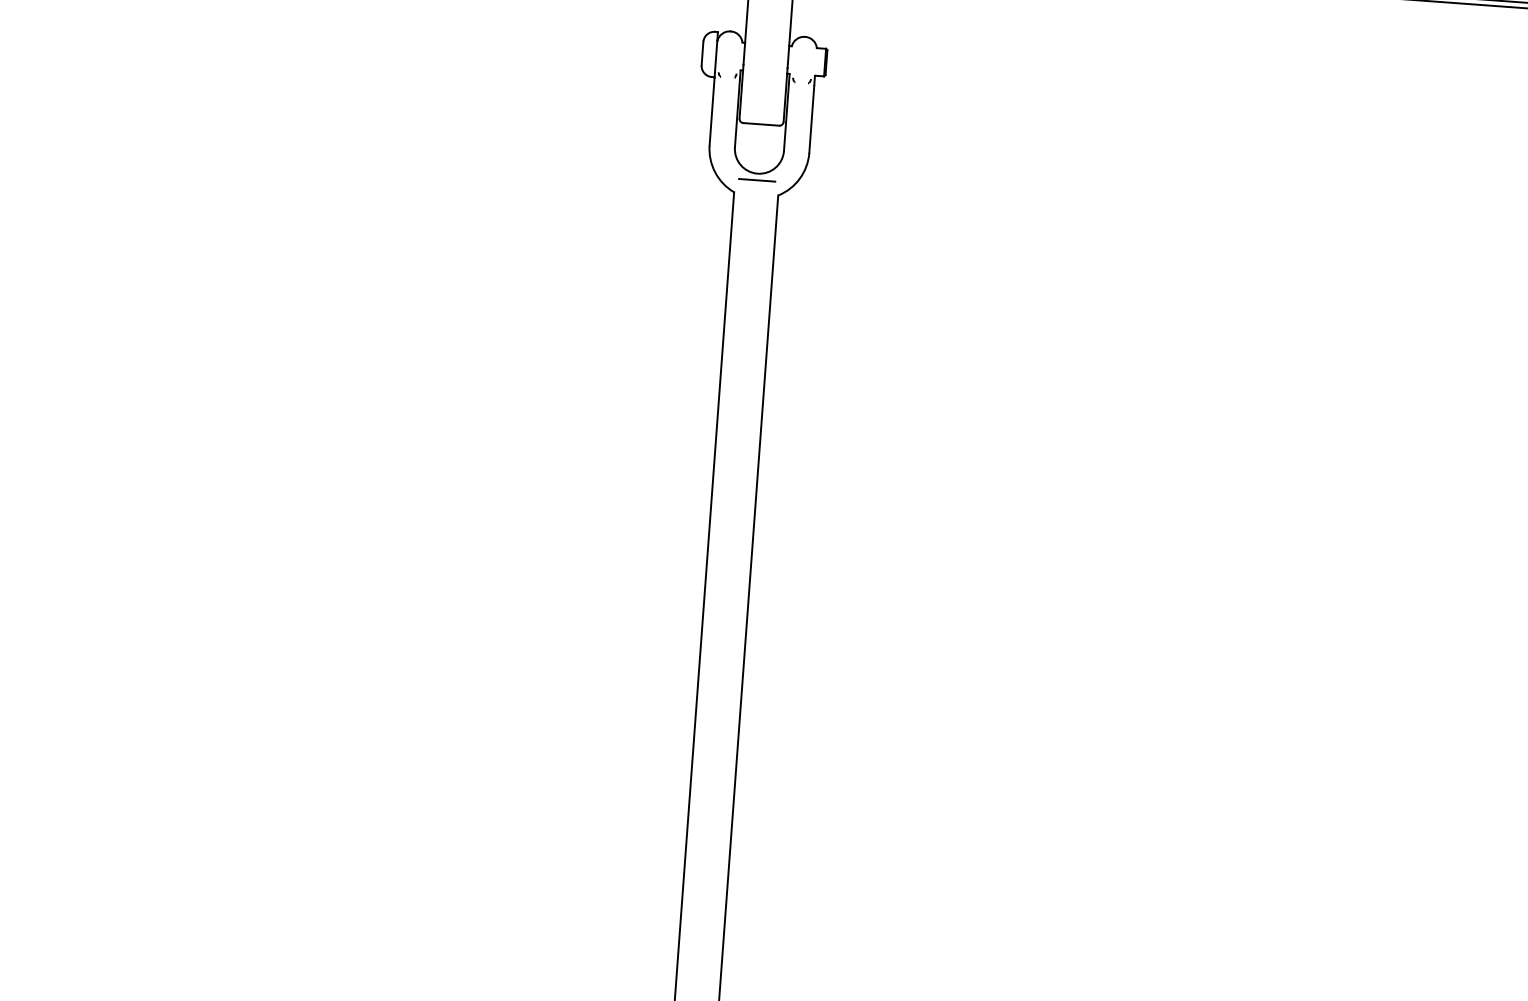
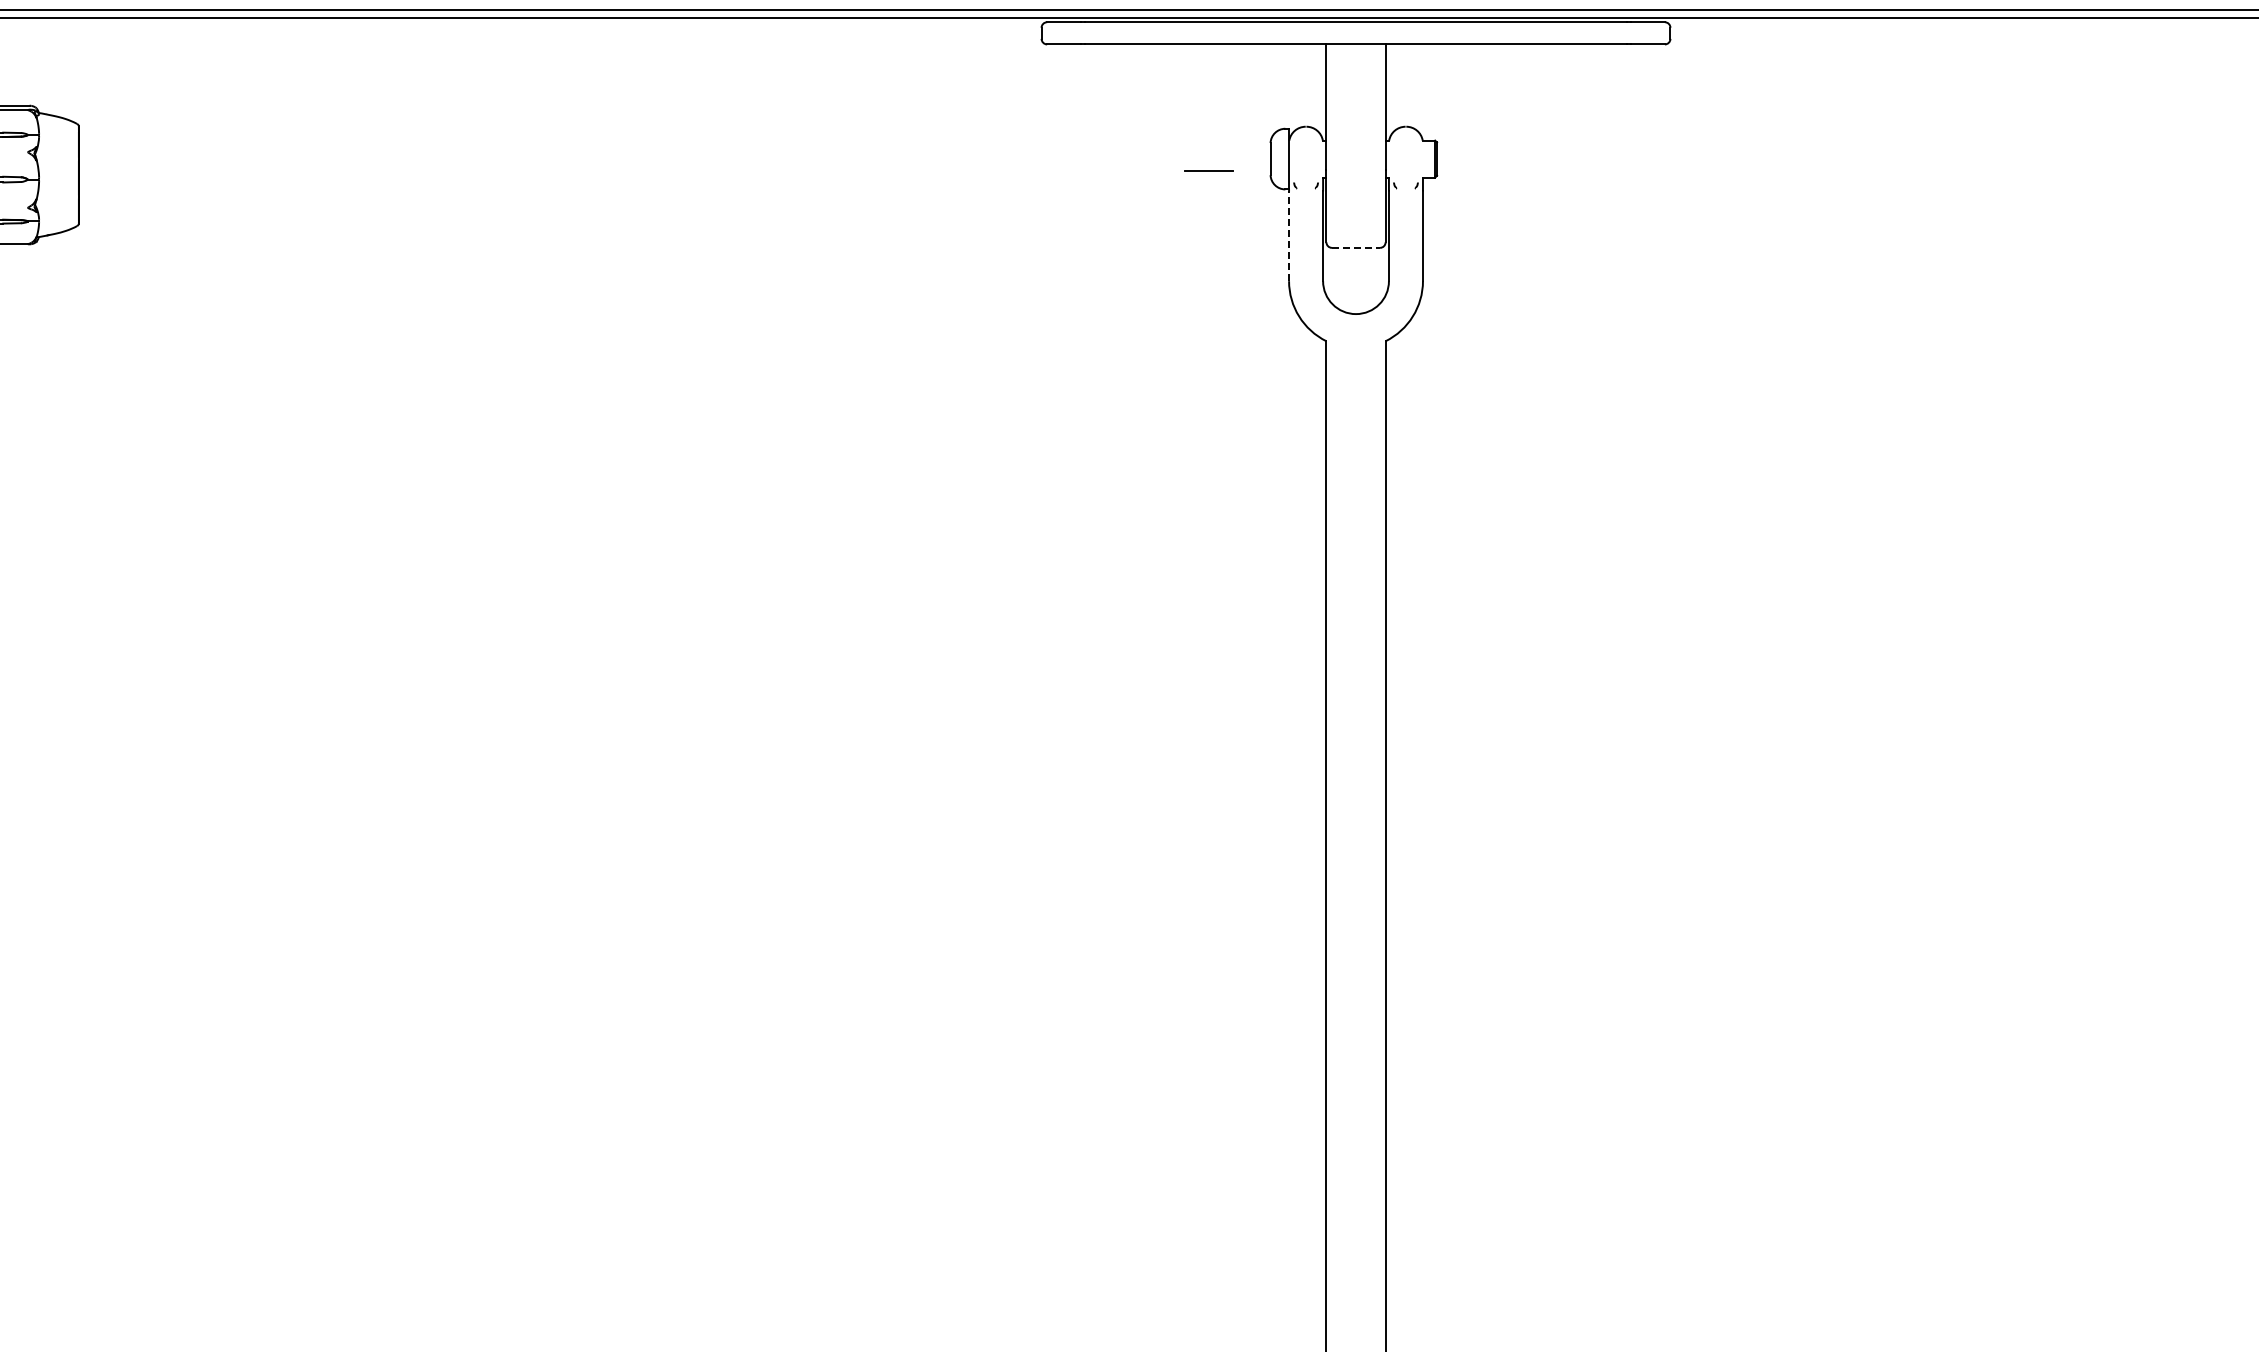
line: (712, 112) -> (1289, 236), solid -> dashed
line: (761, 124) -> (1356, 247), solid -> dashed
line: (756, 179) -> (1208, 170), moved

